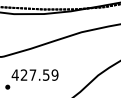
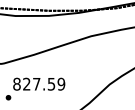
text: (14, 74) -> (16, 83), 427.59 -> 827.59

